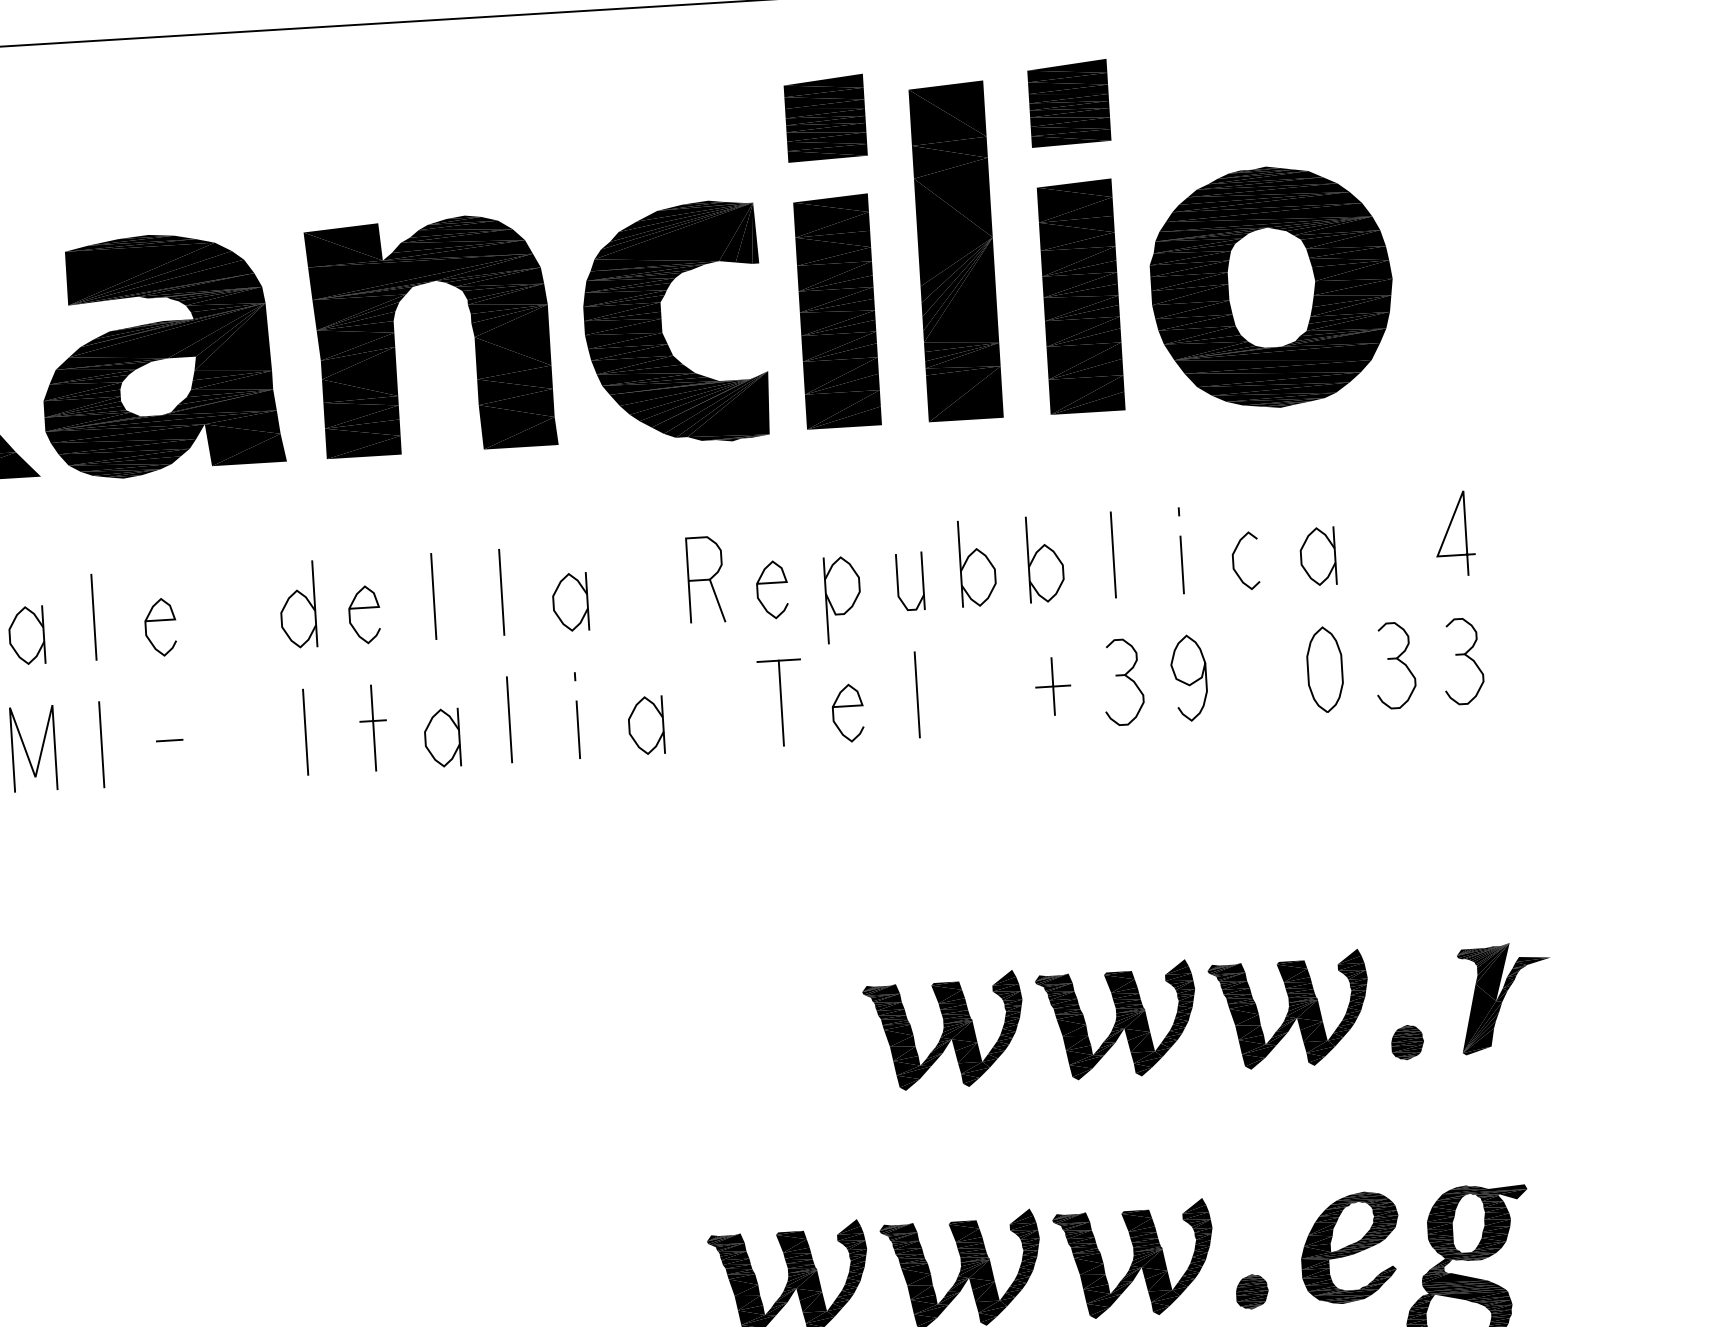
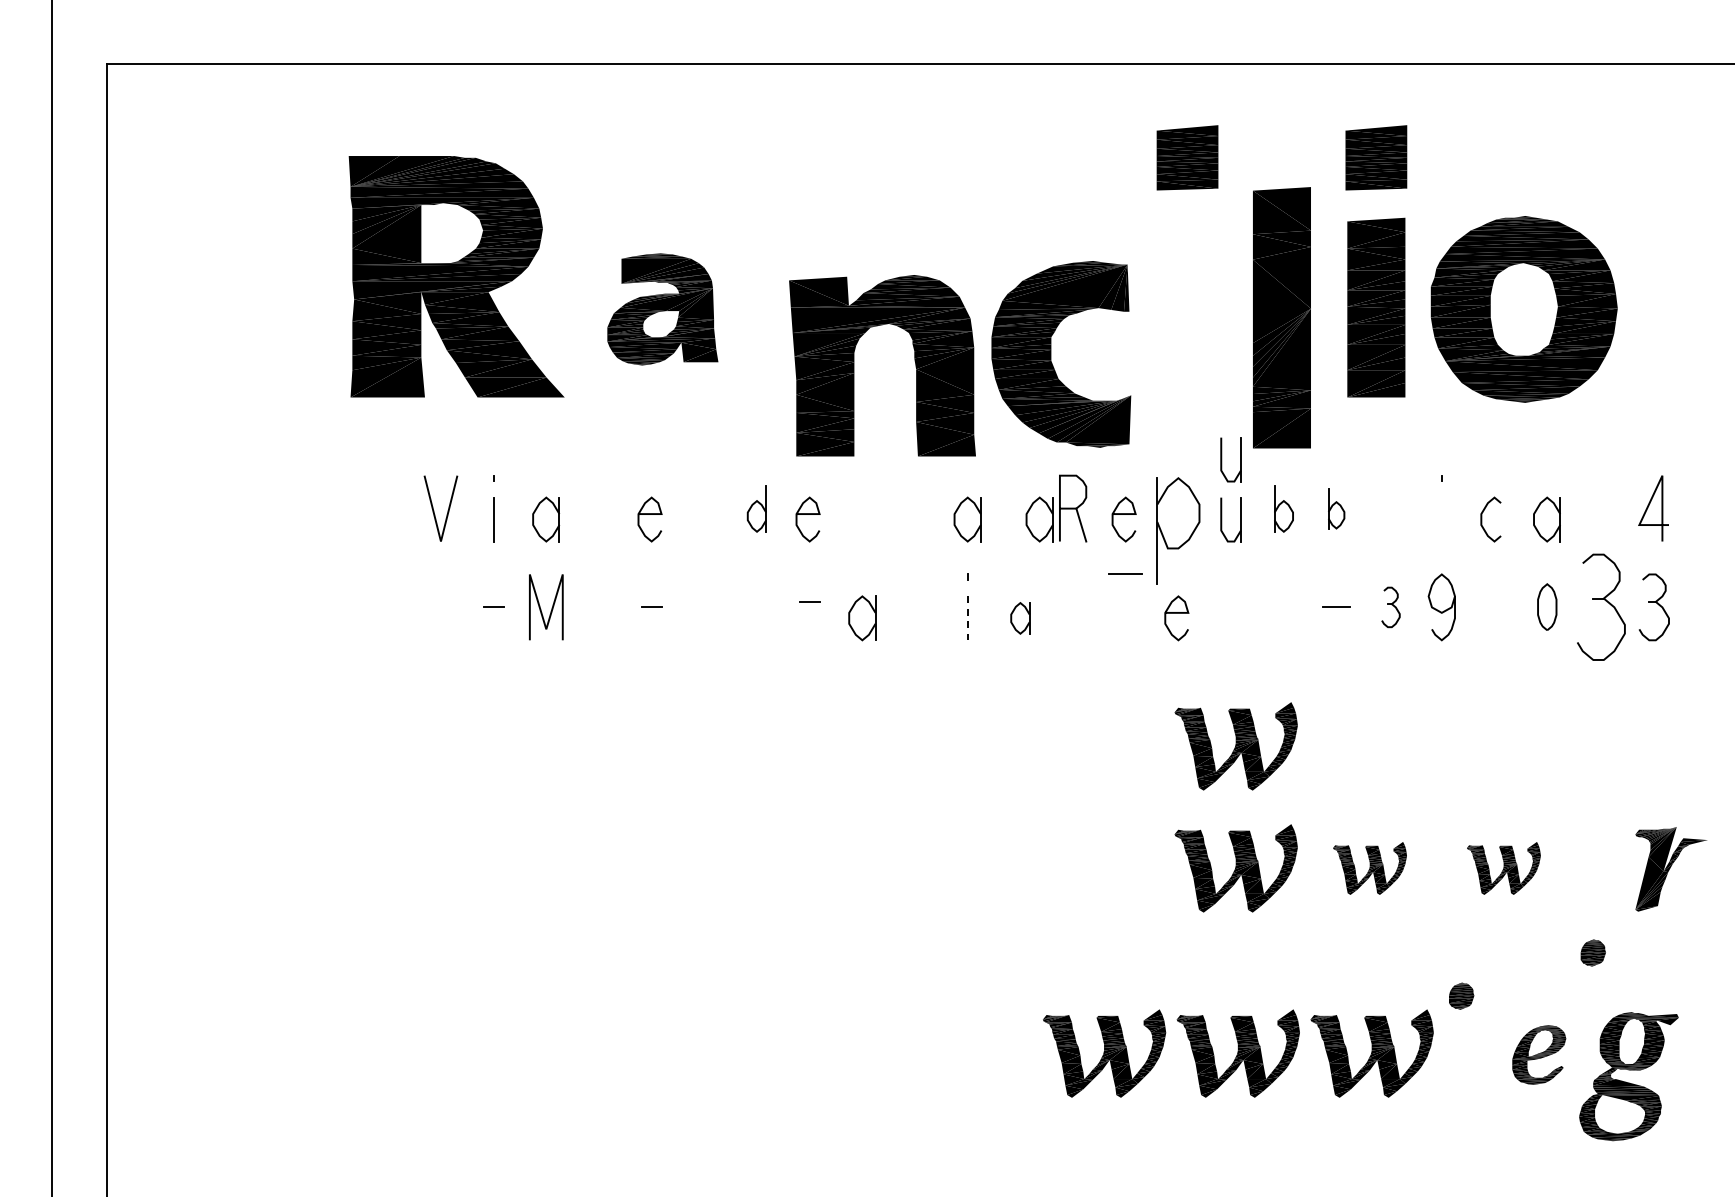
part: (955, 251) -> (1281, 317), moved
part: (837, 311) -> (1187, 307), removed
part: (662, 324) -> (1051, 354), moved
part: (394, 337) -> (854, 365), moved
part: (160, 355) -> (662, 309), size x0.6
part: (894, 504) -> (1222, 459), added
line: (1113, 554) -> (1389, 508), removed
part: (1045, 558) -> (1336, 508), size x0.6
part: (977, 563) -> (1283, 508), size x0.7
line: (1181, 564) -> (1441, 519), removed
line: (502, 592) -> (915, 508), removed
line: (433, 596) -> (862, 508), removed
part: (663, 596) -> (1039, 519), added
part: (843, 598) -> (1178, 529), size x1.6
part: (297, 604) -> (756, 508), size x0.7
line: (93, 617) -> (598, 508), removed
part: (1395, 665) -> (1601, 607), size x1.6
part: (1325, 668) -> (1547, 606), size x0.7
part: (1122, 682) -> (1390, 607), size x0.6
line: (1053, 686) -> (1336, 607), removed
line: (917, 694) -> (1231, 607), removed
line: (781, 703) -> (1125, 607), removed
line: (510, 719) -> (915, 607), removed
part: (646, 725) -> (1020, 618), size x0.7
line: (373, 728) -> (809, 607), removed
line: (578, 730) -> (967, 618), solid -> dashed
line: (306, 732) -> (757, 607), removed
line: (101, 744) -> (598, 607), removed
part: (933, 874) -> (1235, 746), added
part: (1289, 1010) -> (1503, 868), size x0.6
part: (1116, 1020) -> (1369, 868), size x0.6
part: (1406, 1041) -> (1592, 952), moved
part: (1349, 1247) -> (1538, 1054), size x0.7
part: (1252, 1290) -> (1461, 995), moved

